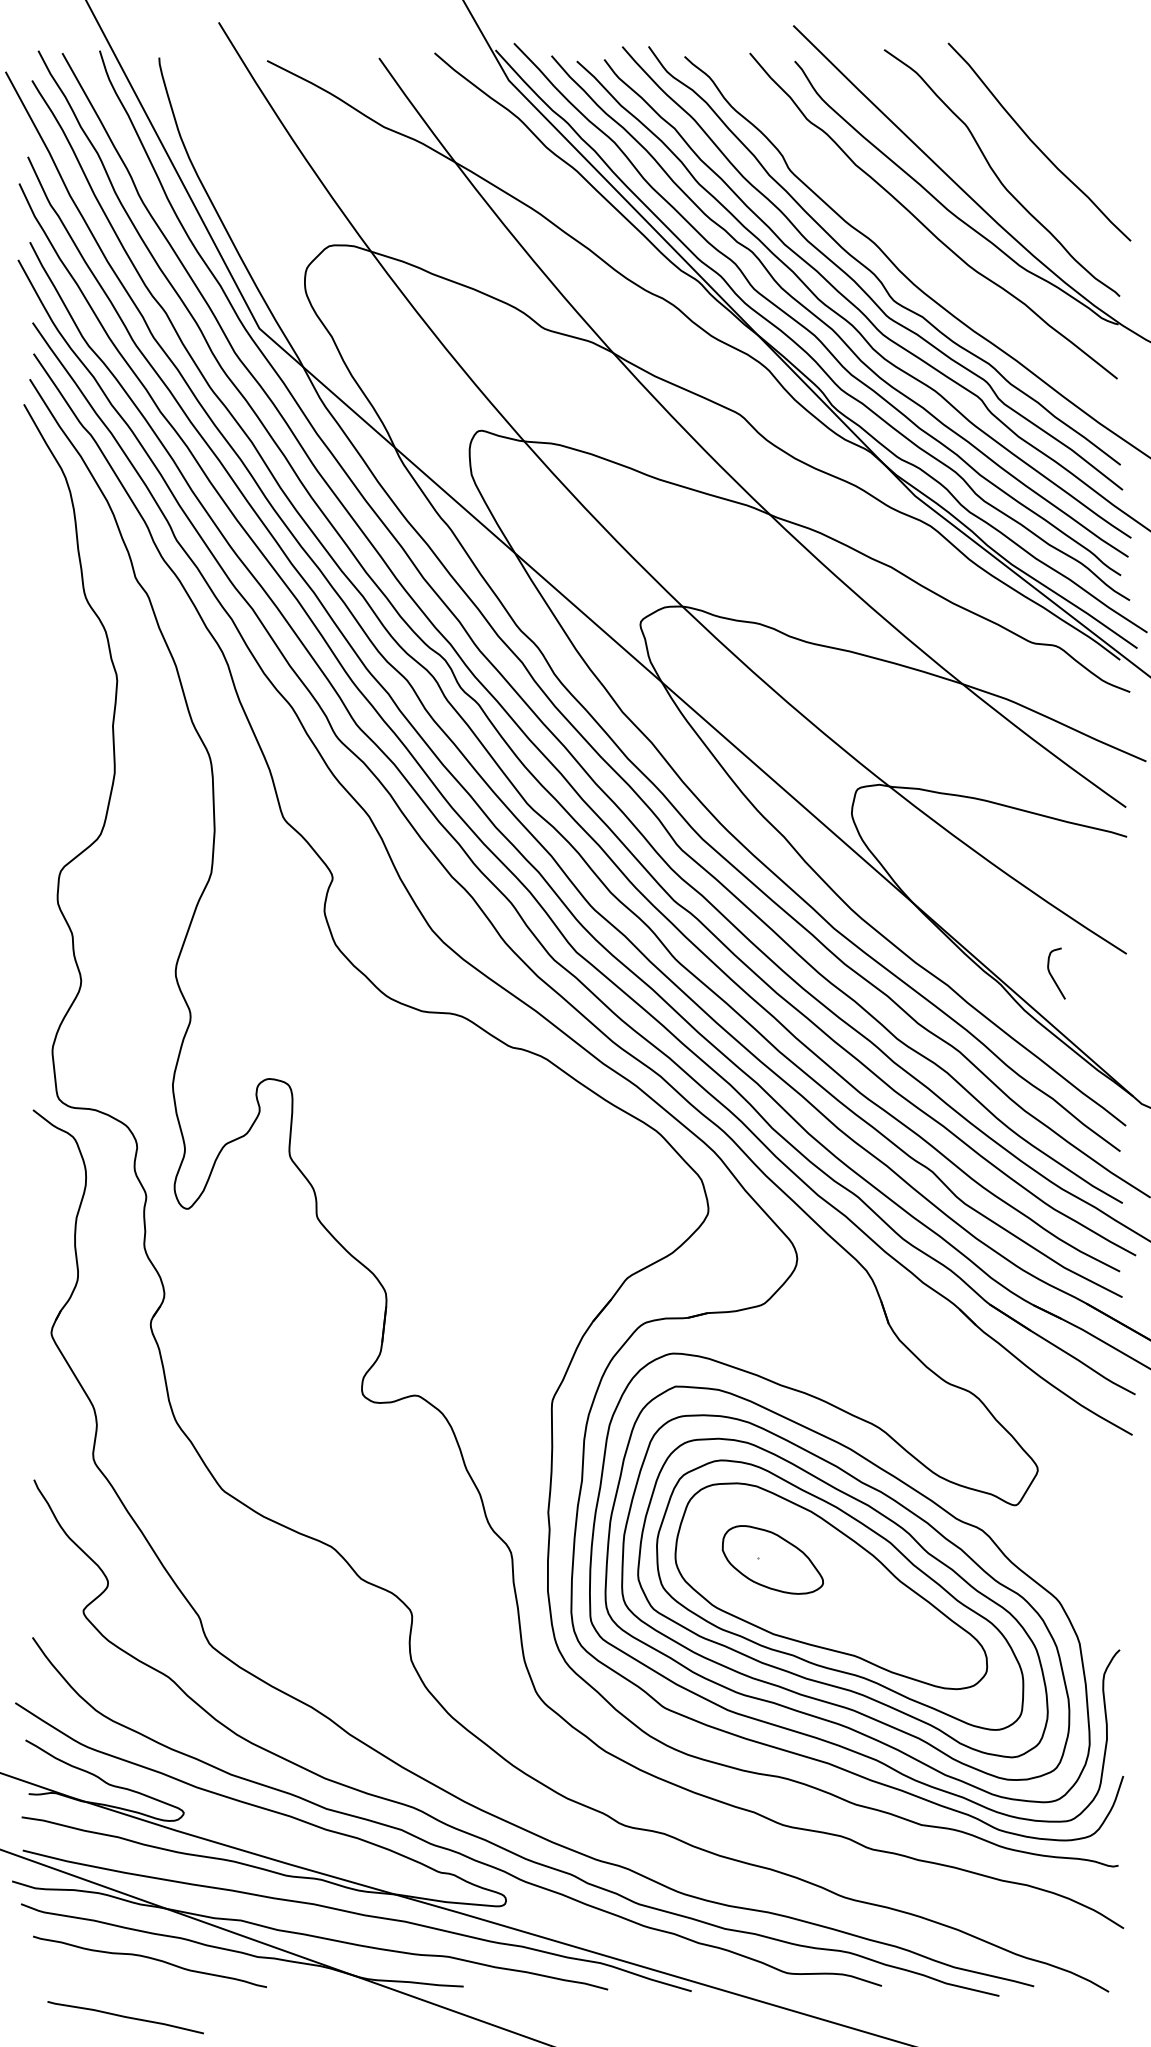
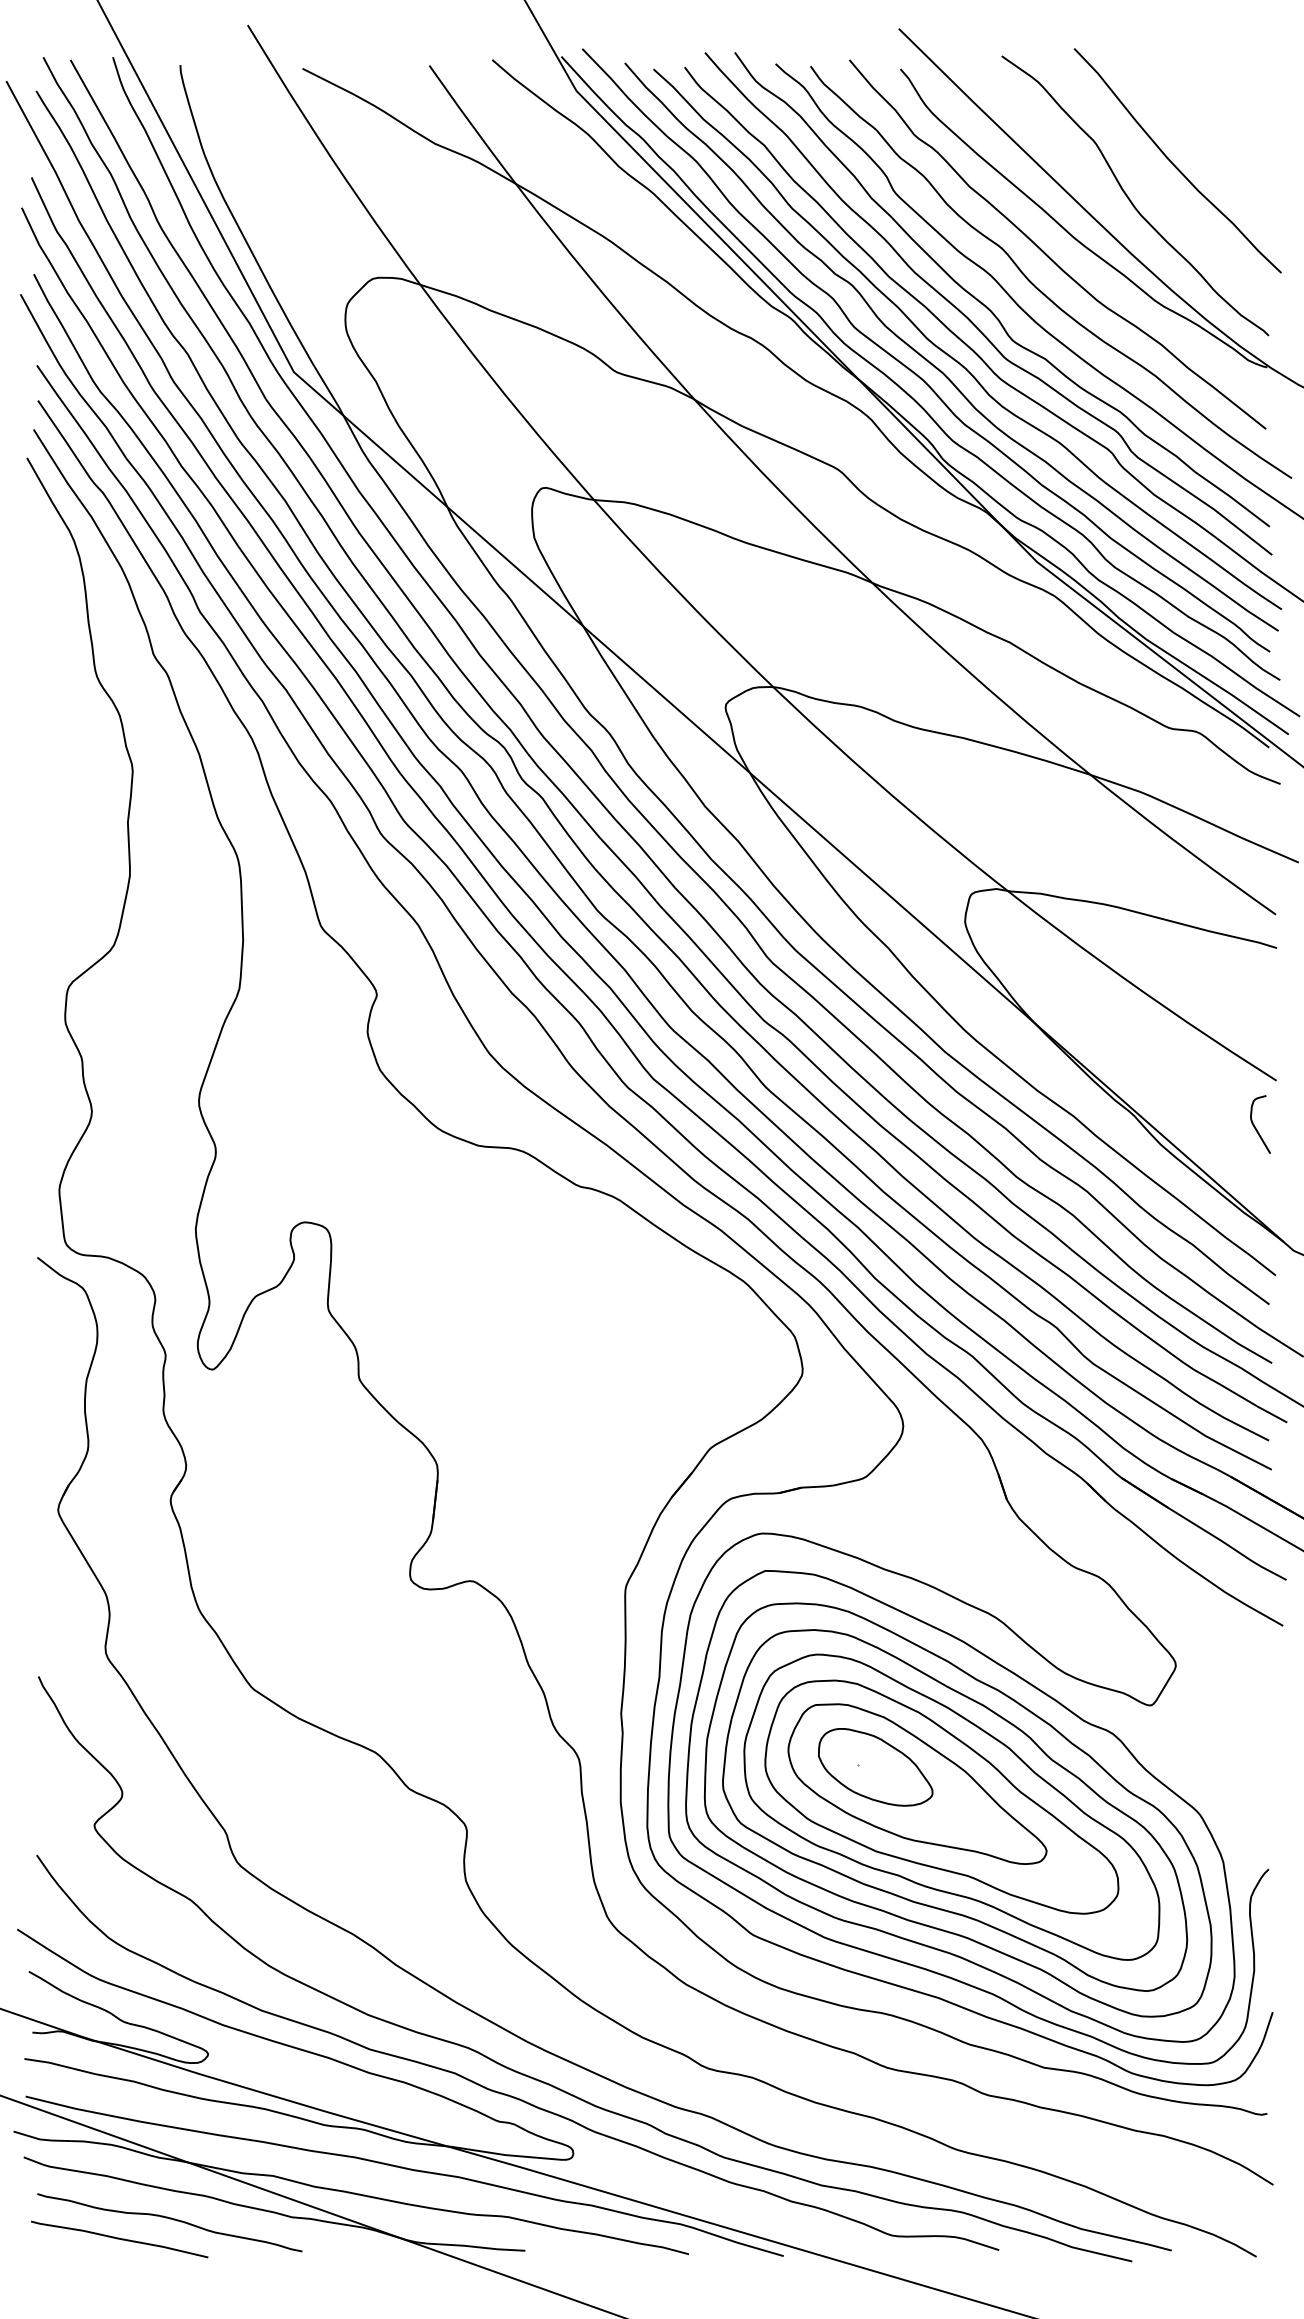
curve: (914, 252) -> (1036, 285), added
curve: (1052, 975) -> (1255, 1126), moved
part: (809, 1574) -> (917, 1783), added
curve: (125, 2017) -> (119, 2239), moved

